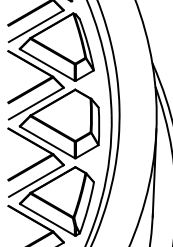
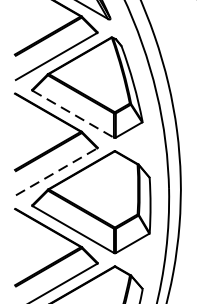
line: (47, 65) -> (73, 114), solid -> dashed
line: (36, 103) -> (57, 171), solid -> dashed

